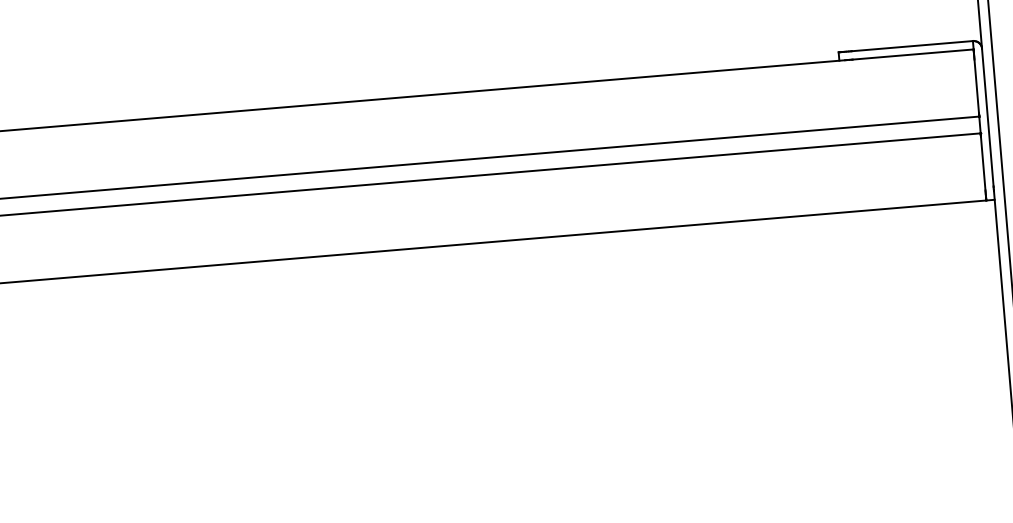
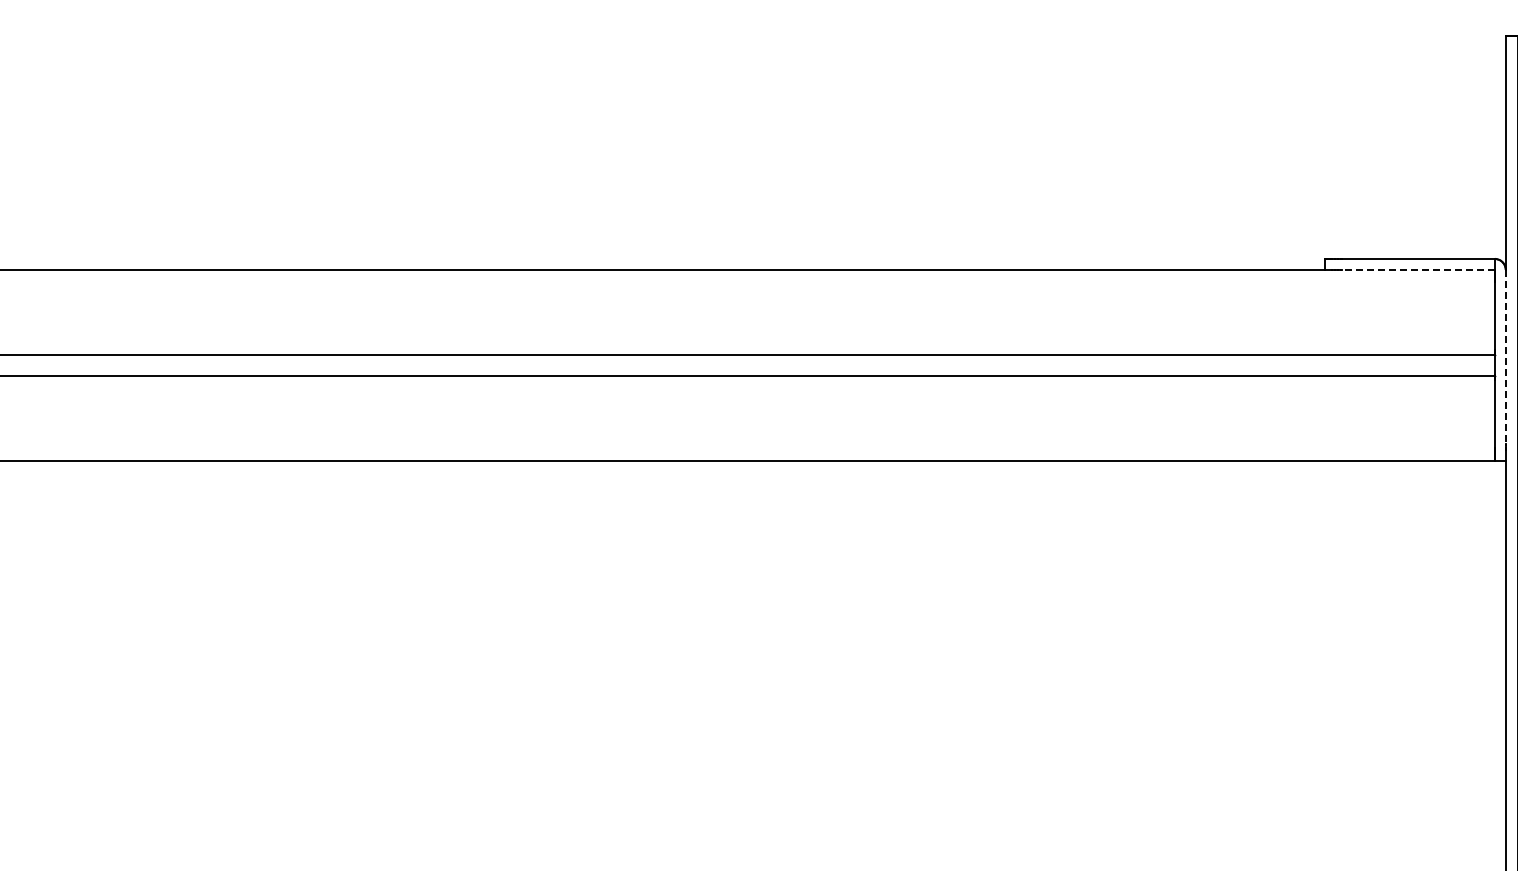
line: (912, 54) -> (1417, 269), solid -> dashed
line: (987, 118) -> (1505, 357), solid -> dashed

